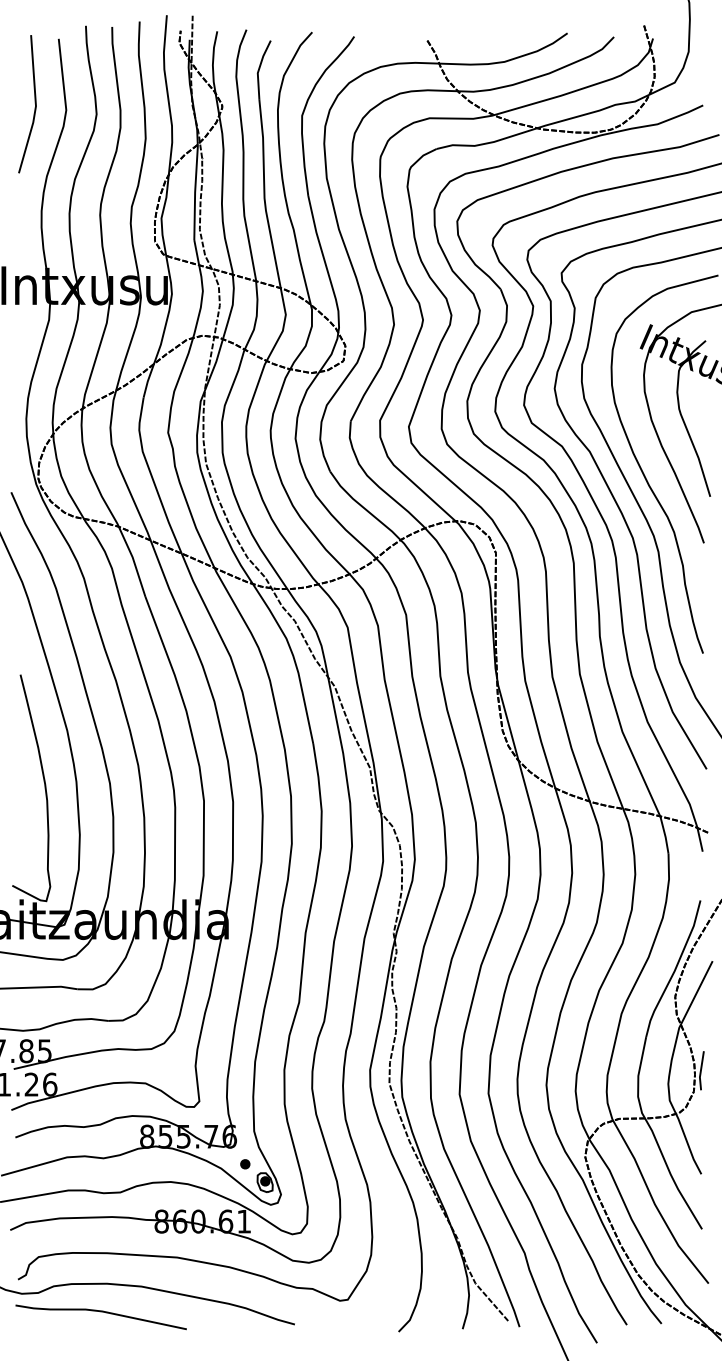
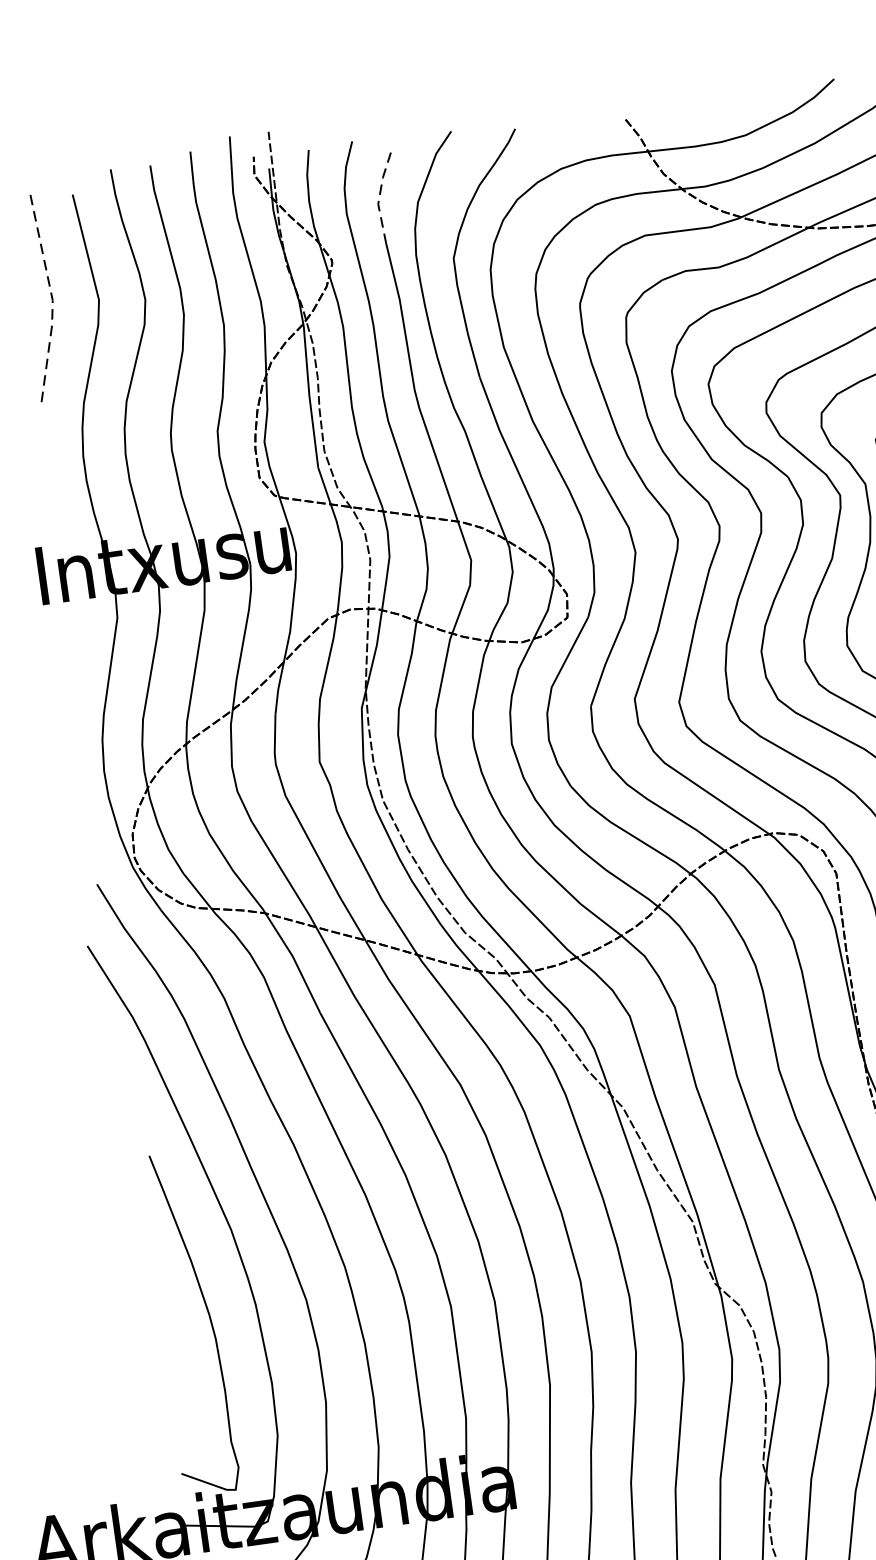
line: (259, 69) -> (380, 198), solid -> dashed
line: (36, 106) -> (53, 300), solid -> dashed

